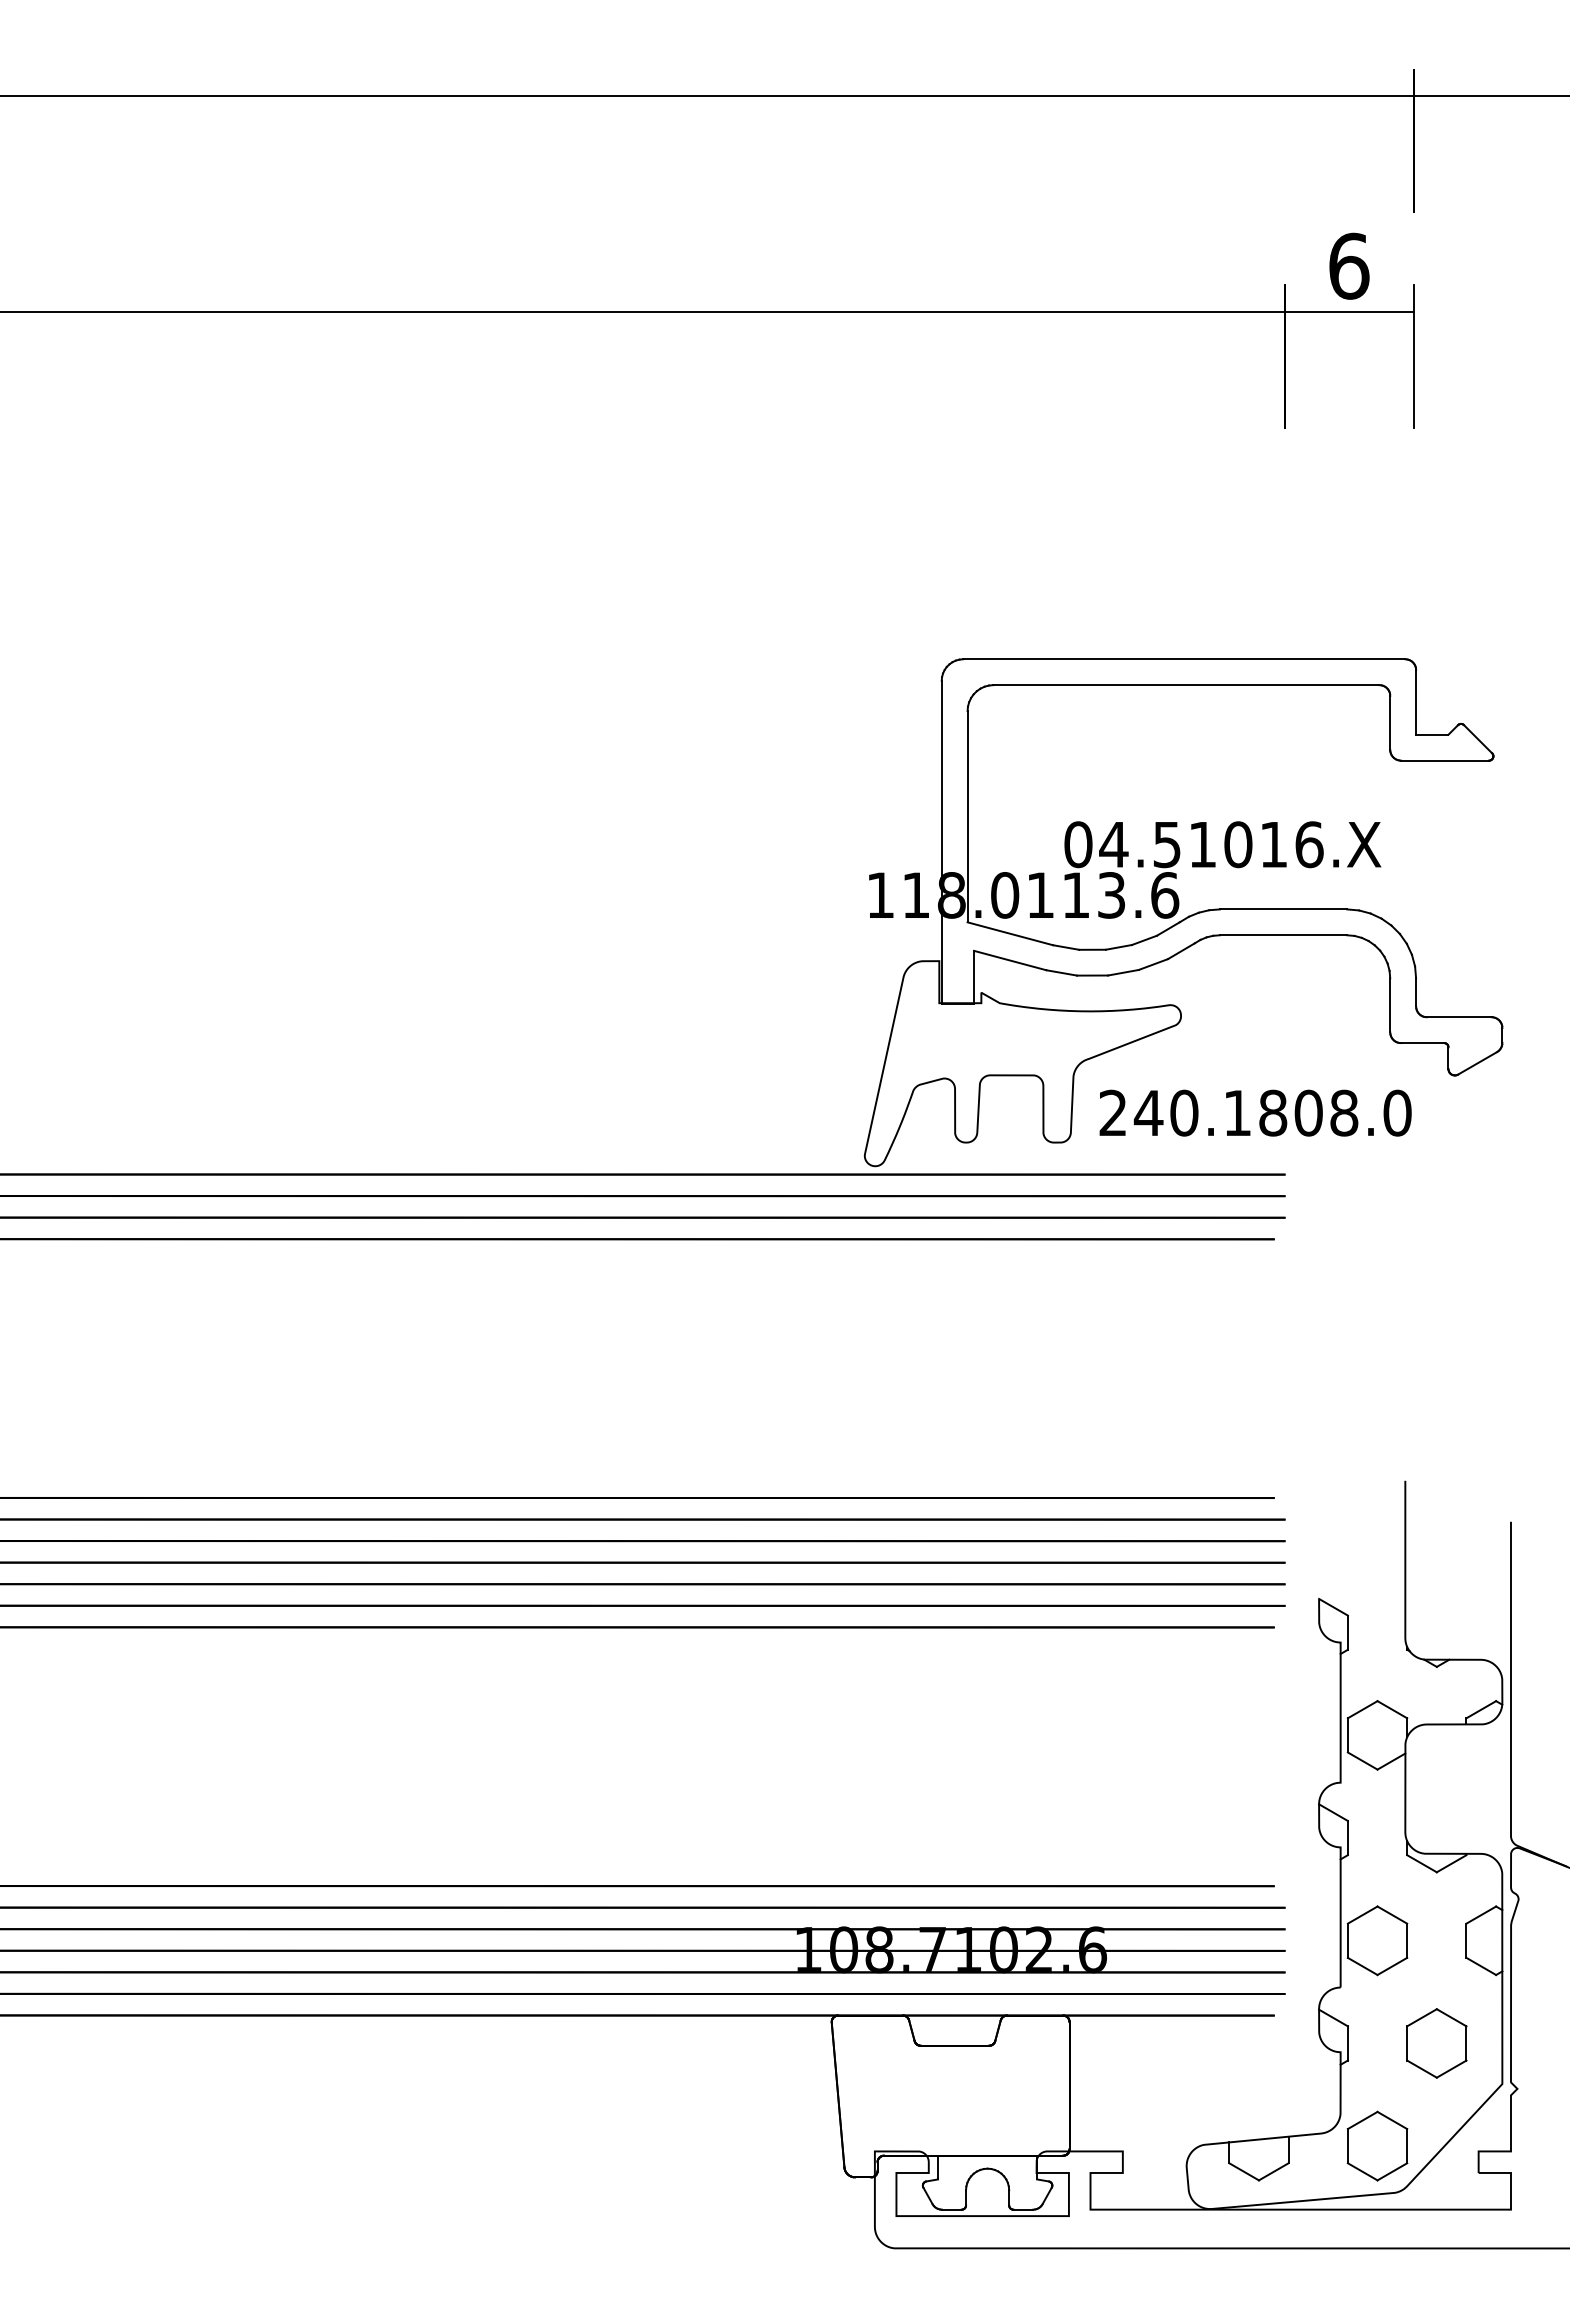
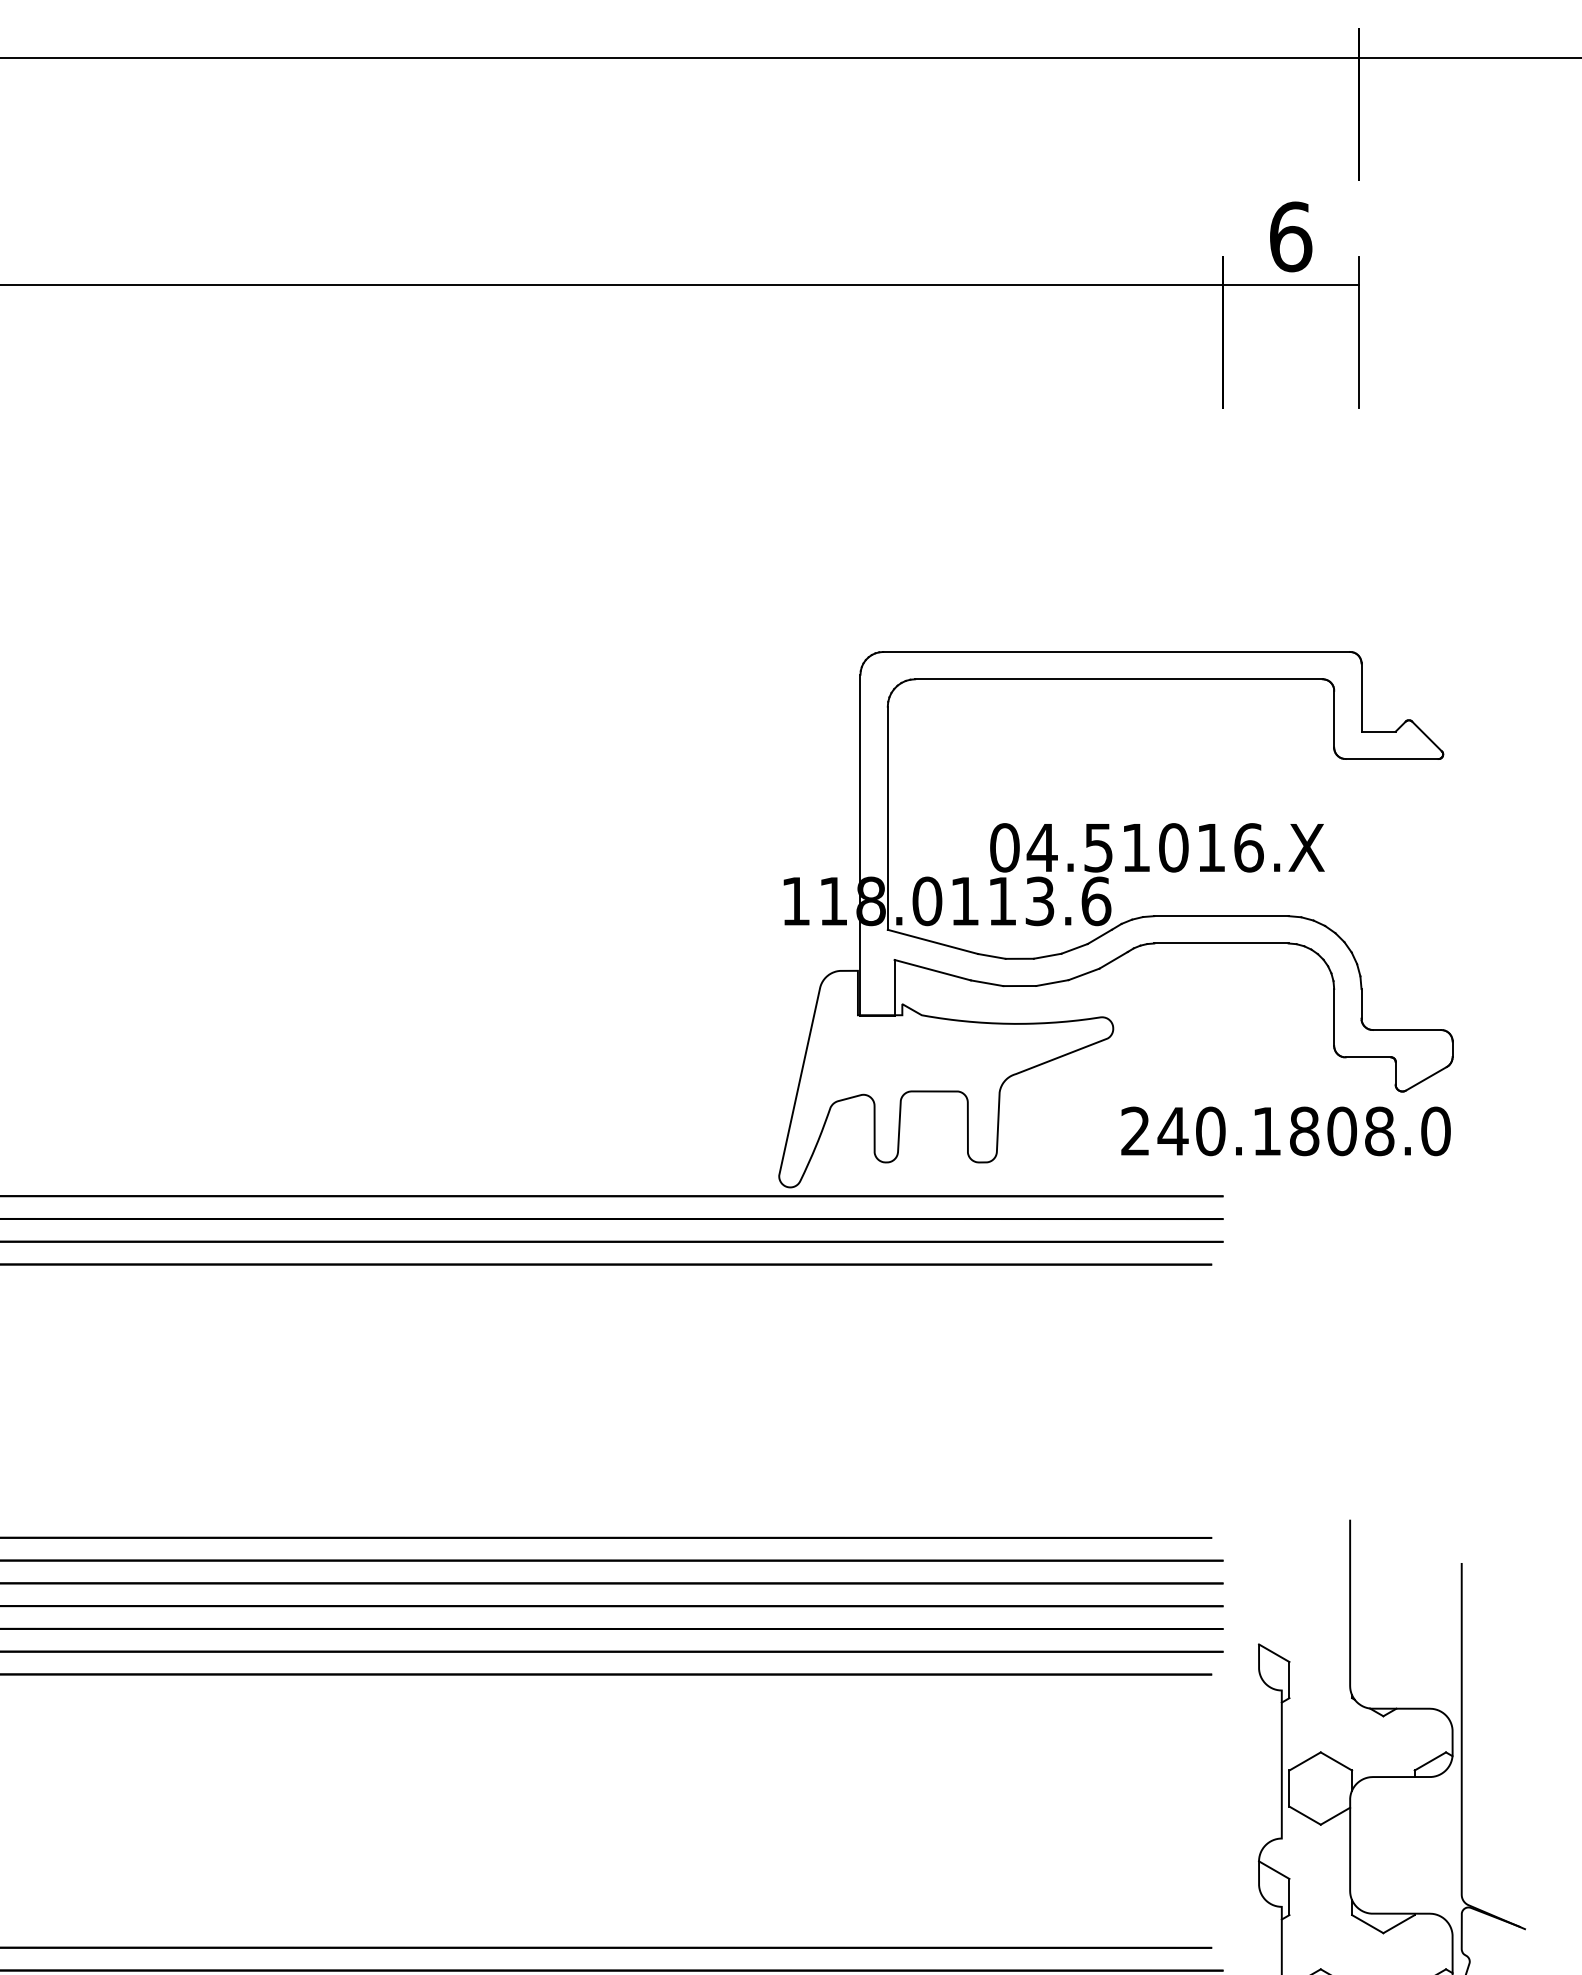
text: (1255, 1112) -> (1285, 1130), moved

